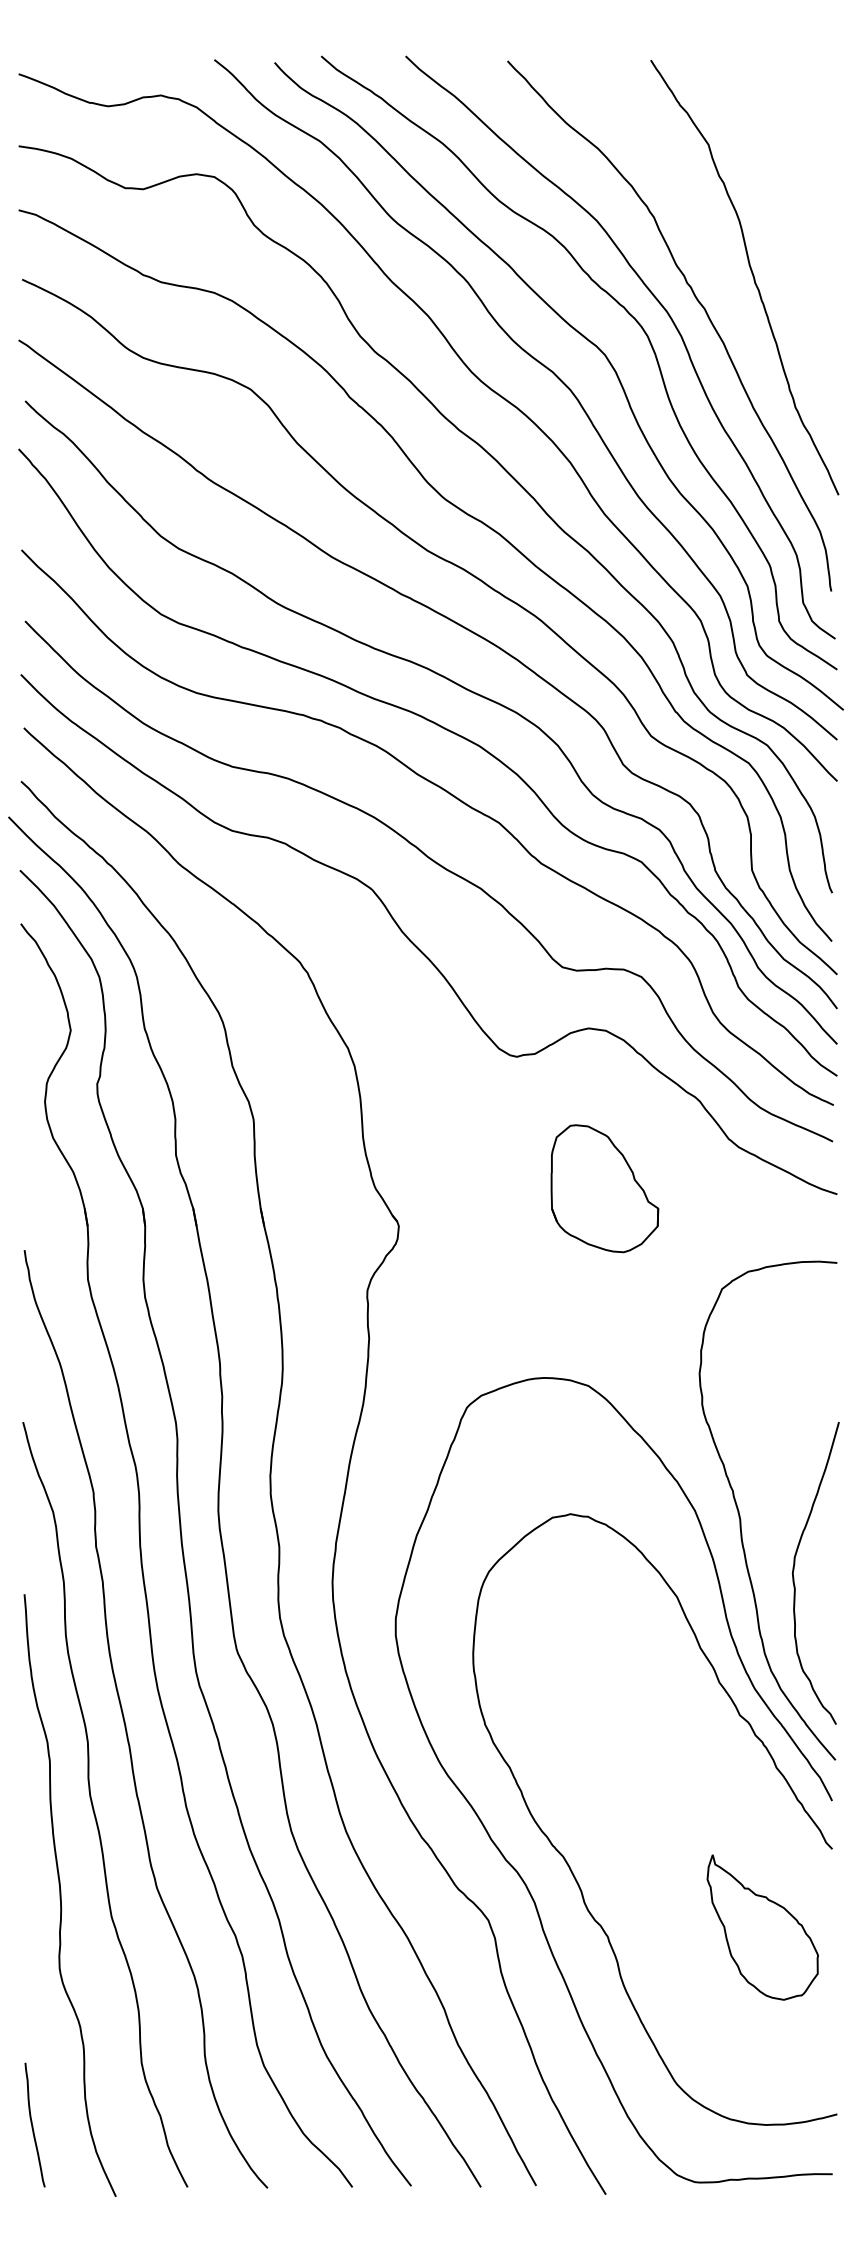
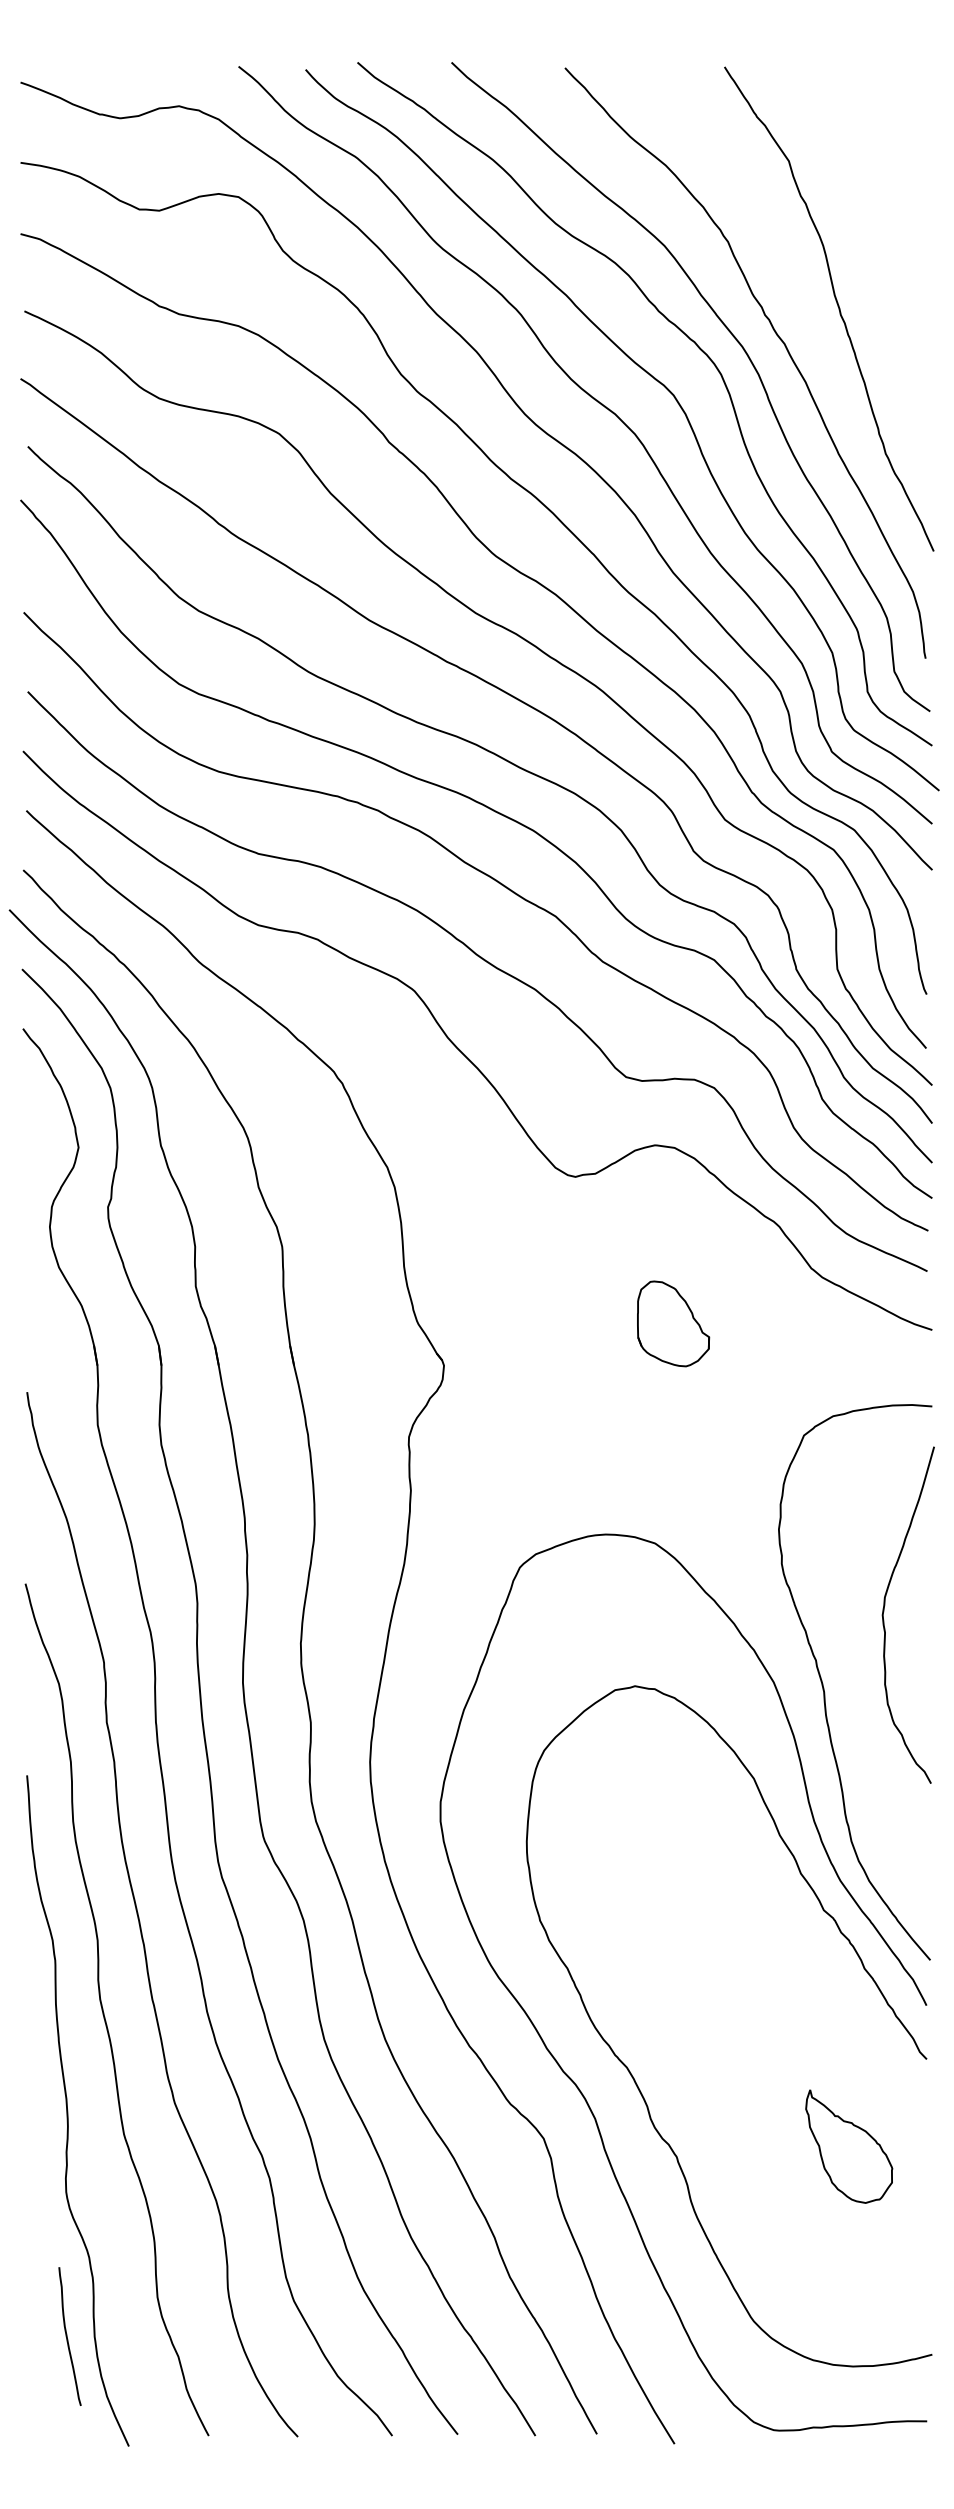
part: (604, 1188) -> (673, 1323), size x0.6
curve: (794, 1570) -> (884, 1611), moved
part: (762, 1927) -> (848, 2146), size x0.7
curve: (33, 2125) -> (68, 2337), moved

